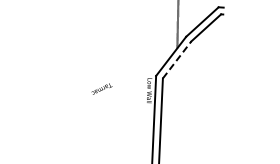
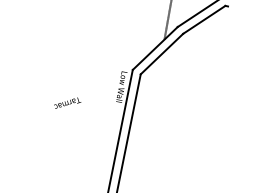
line: (177, 59) -> (162, 53), dashed -> solid
text: (101, 88) -> (67, 102), moved

